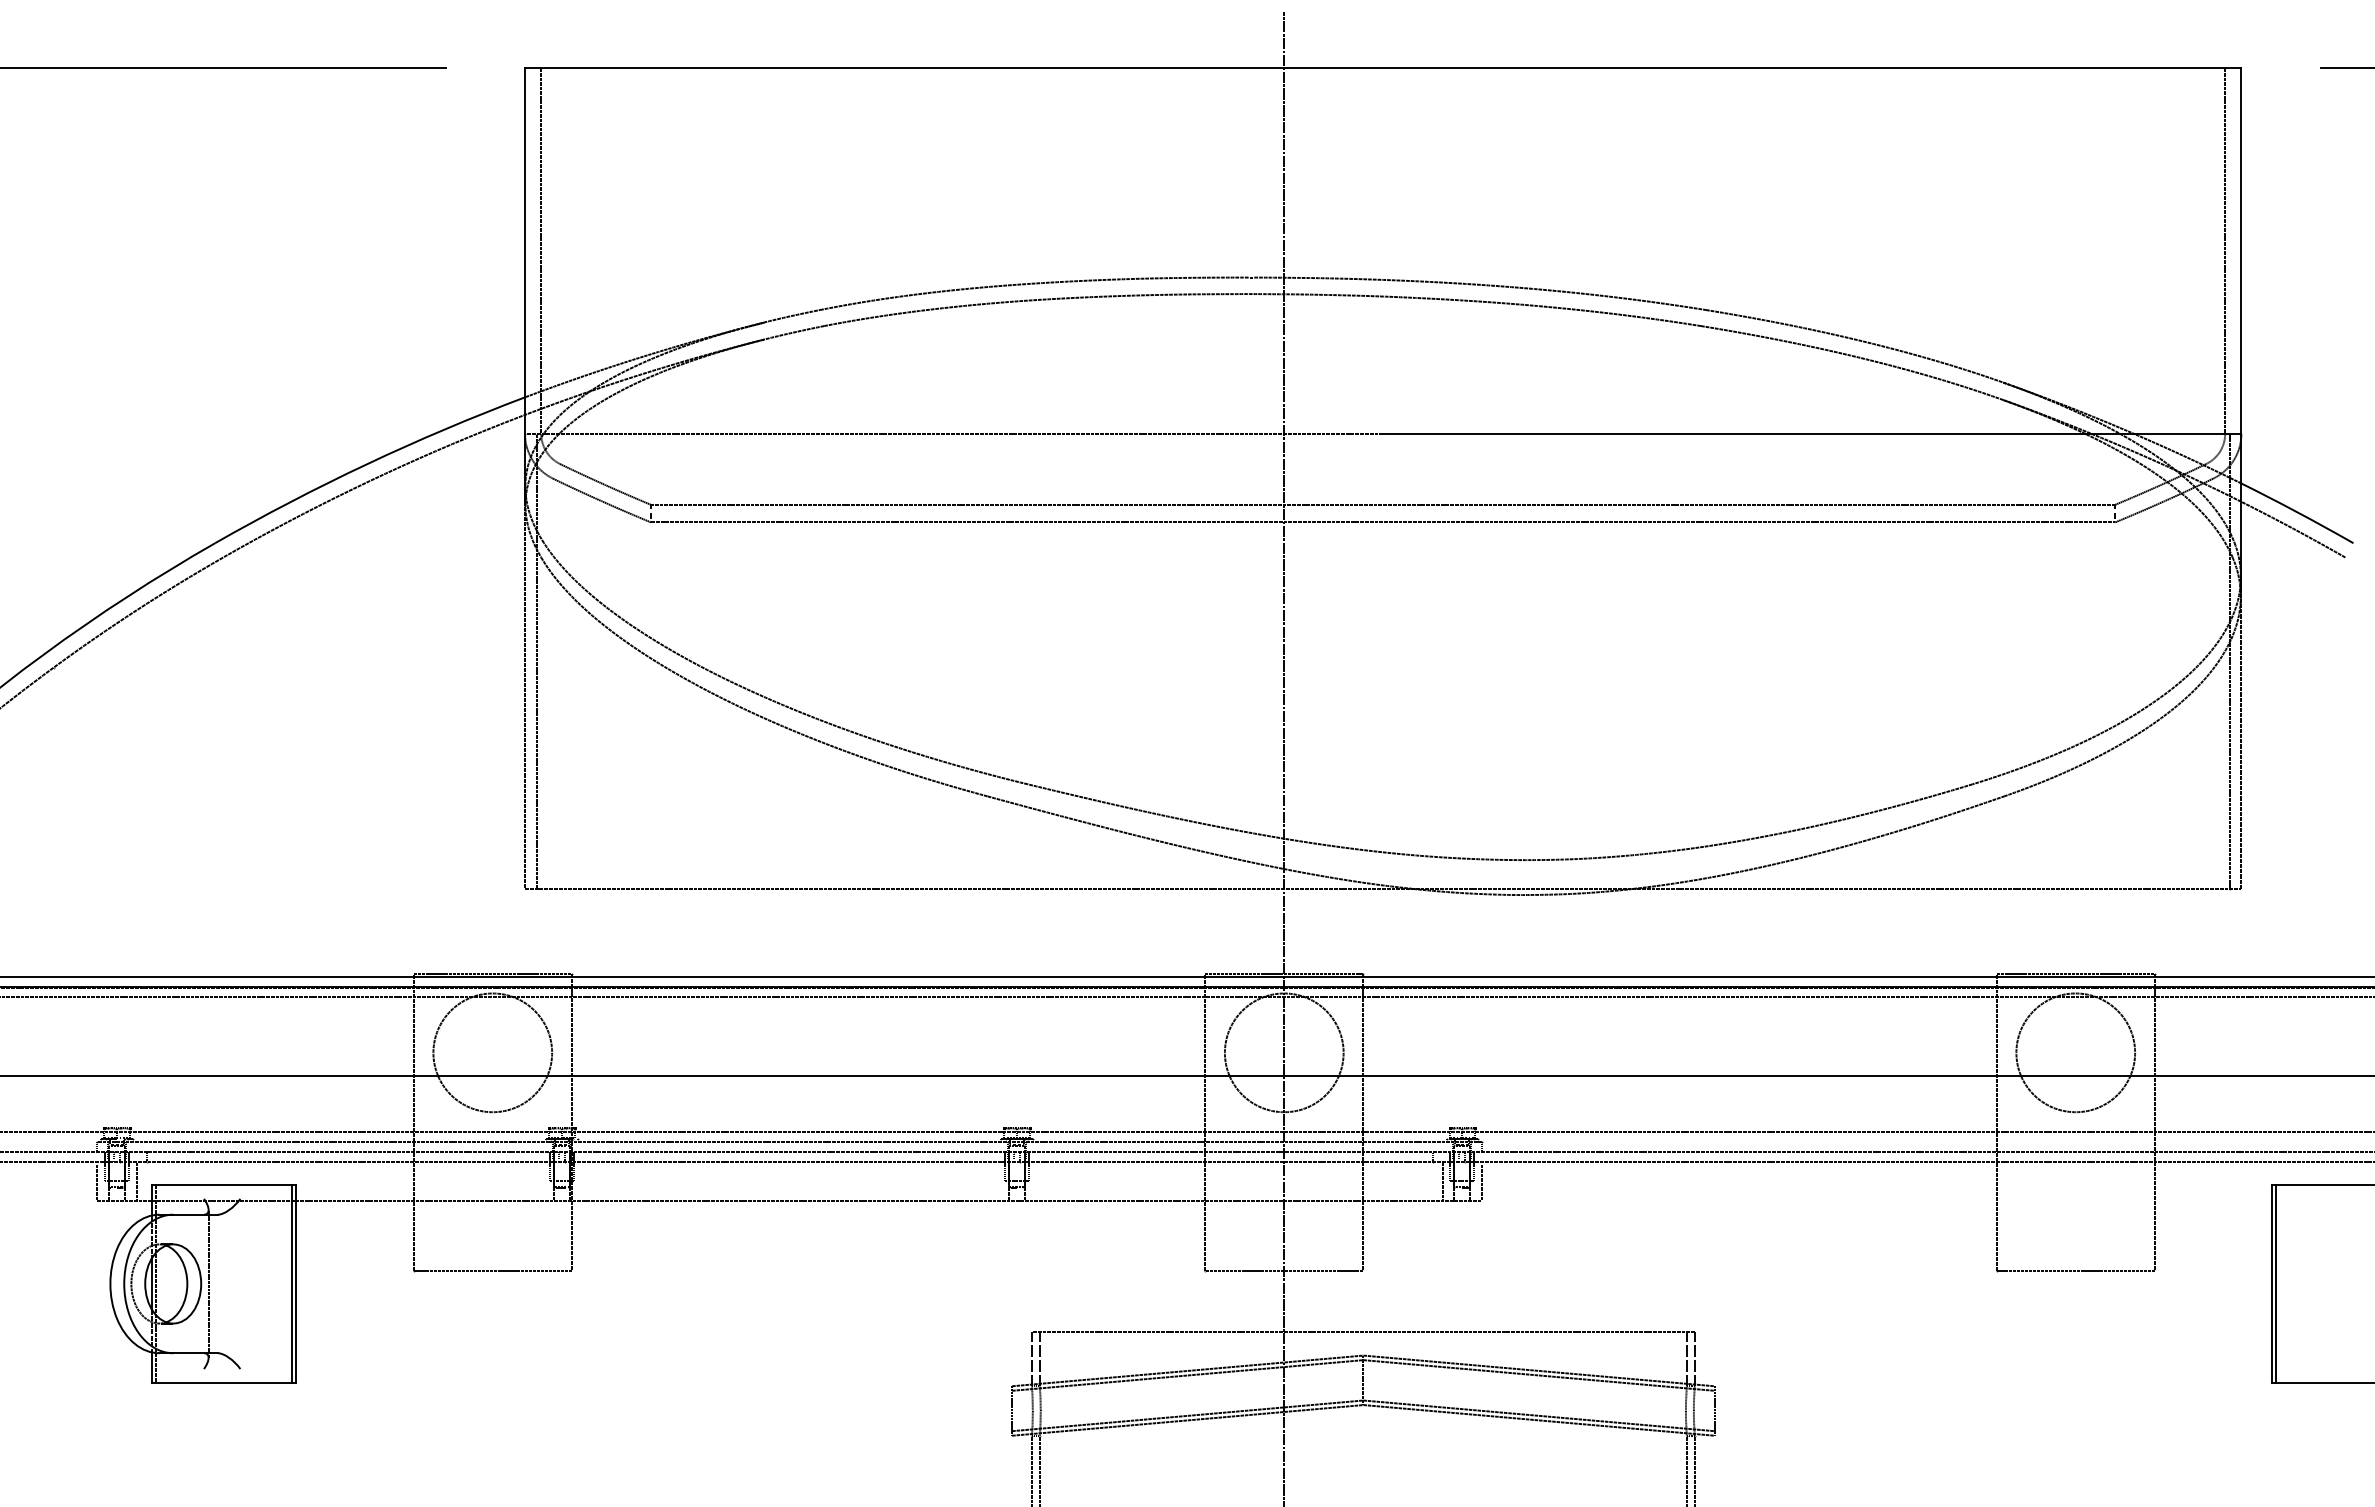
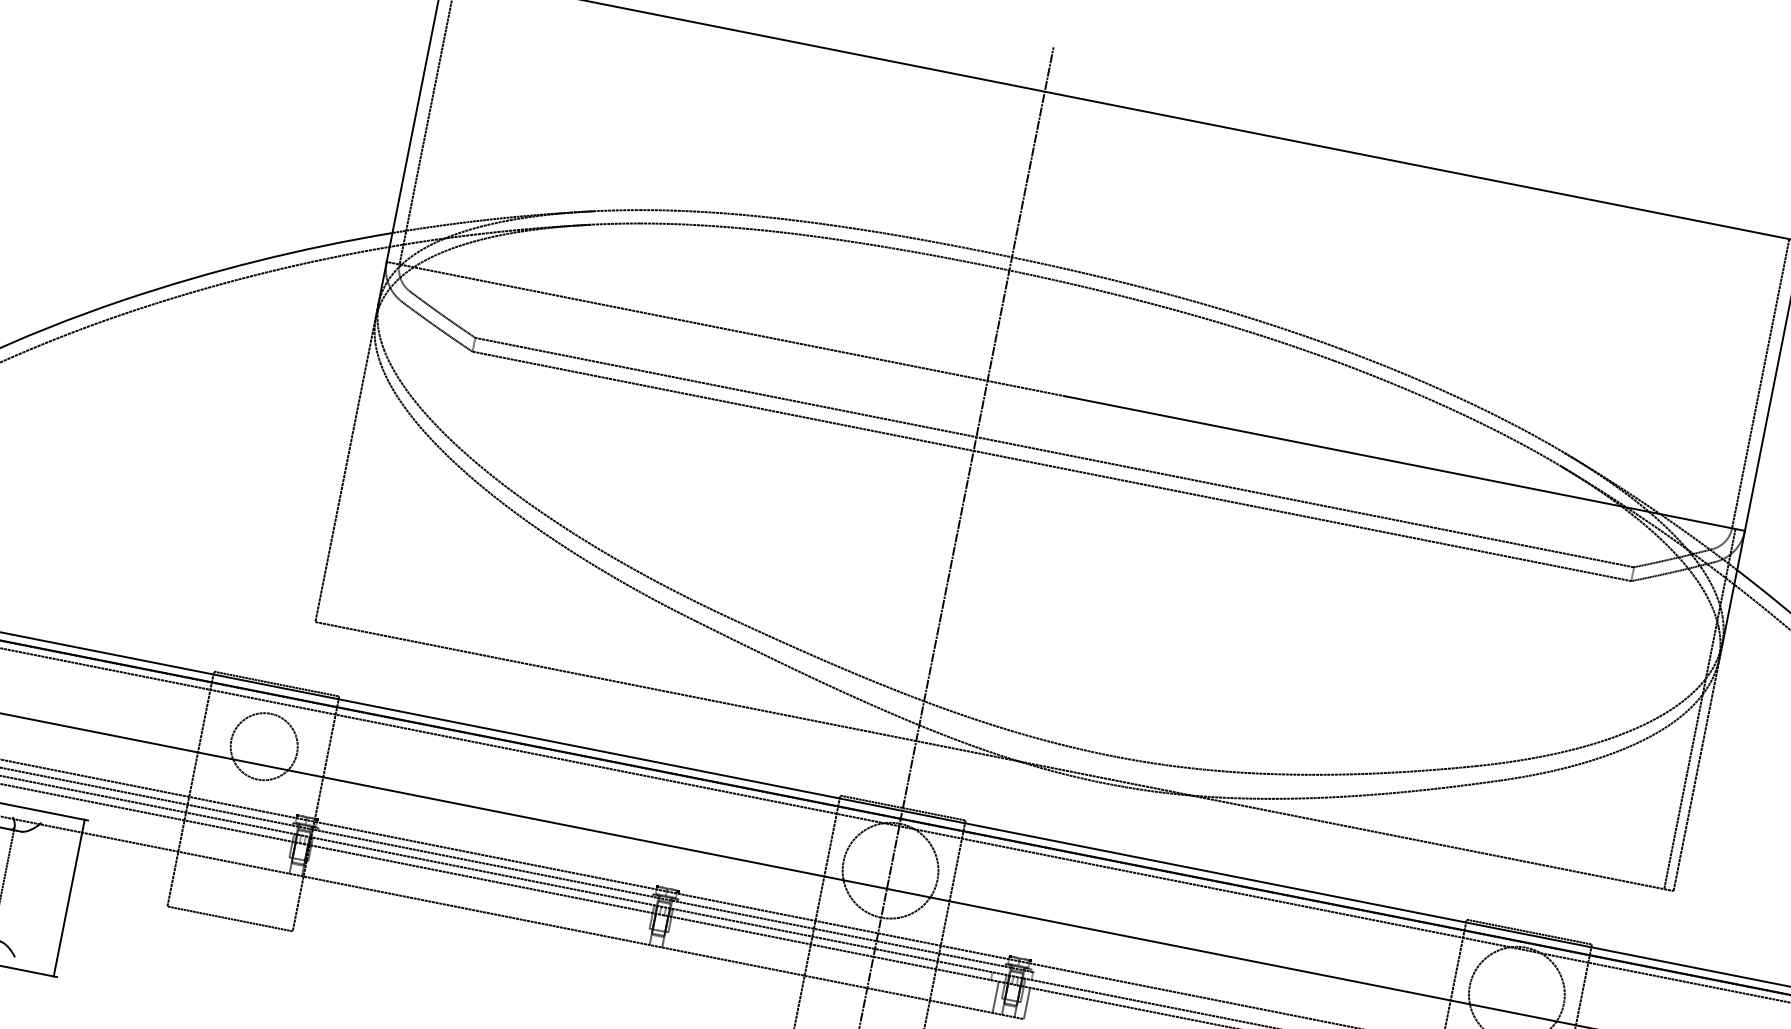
line: (536, 661) -> (360, 443), removed
circle: (492, 1052) -> (264, 746), size x0.7
line: (296, 1283) -> (72, 898), removed

